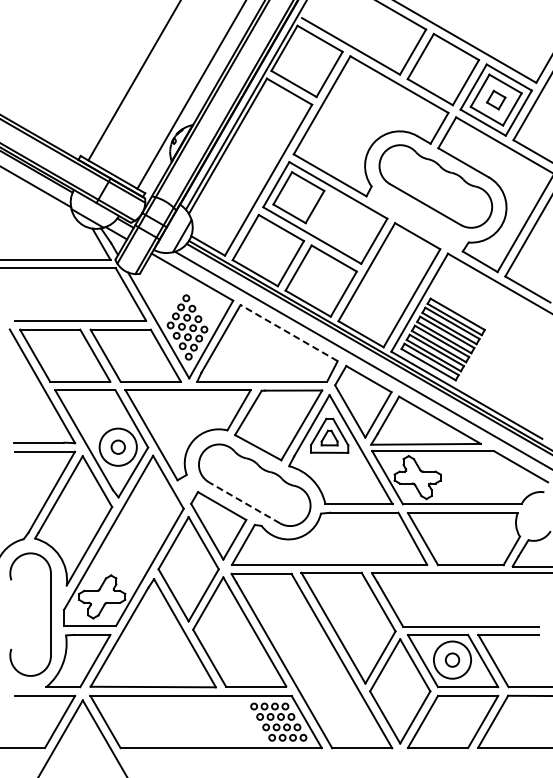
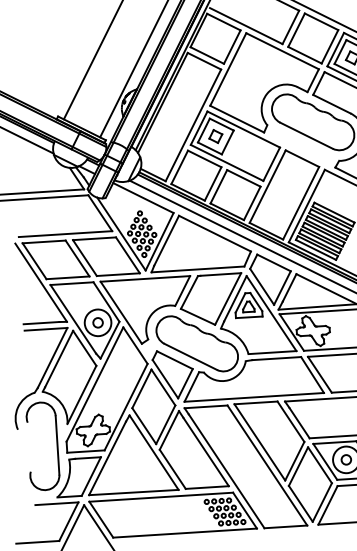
part: (298, 197) -> (215, 136), added
line: (288, 332) -> (214, 233), dashed -> solid
line: (244, 502) -> (190, 356), dashed -> solid

